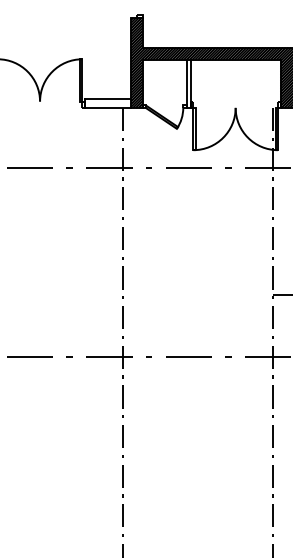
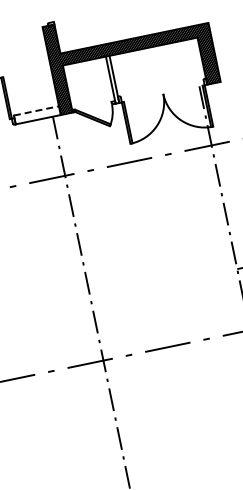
line: (107, 98) -> (35, 110), solid -> dashed

